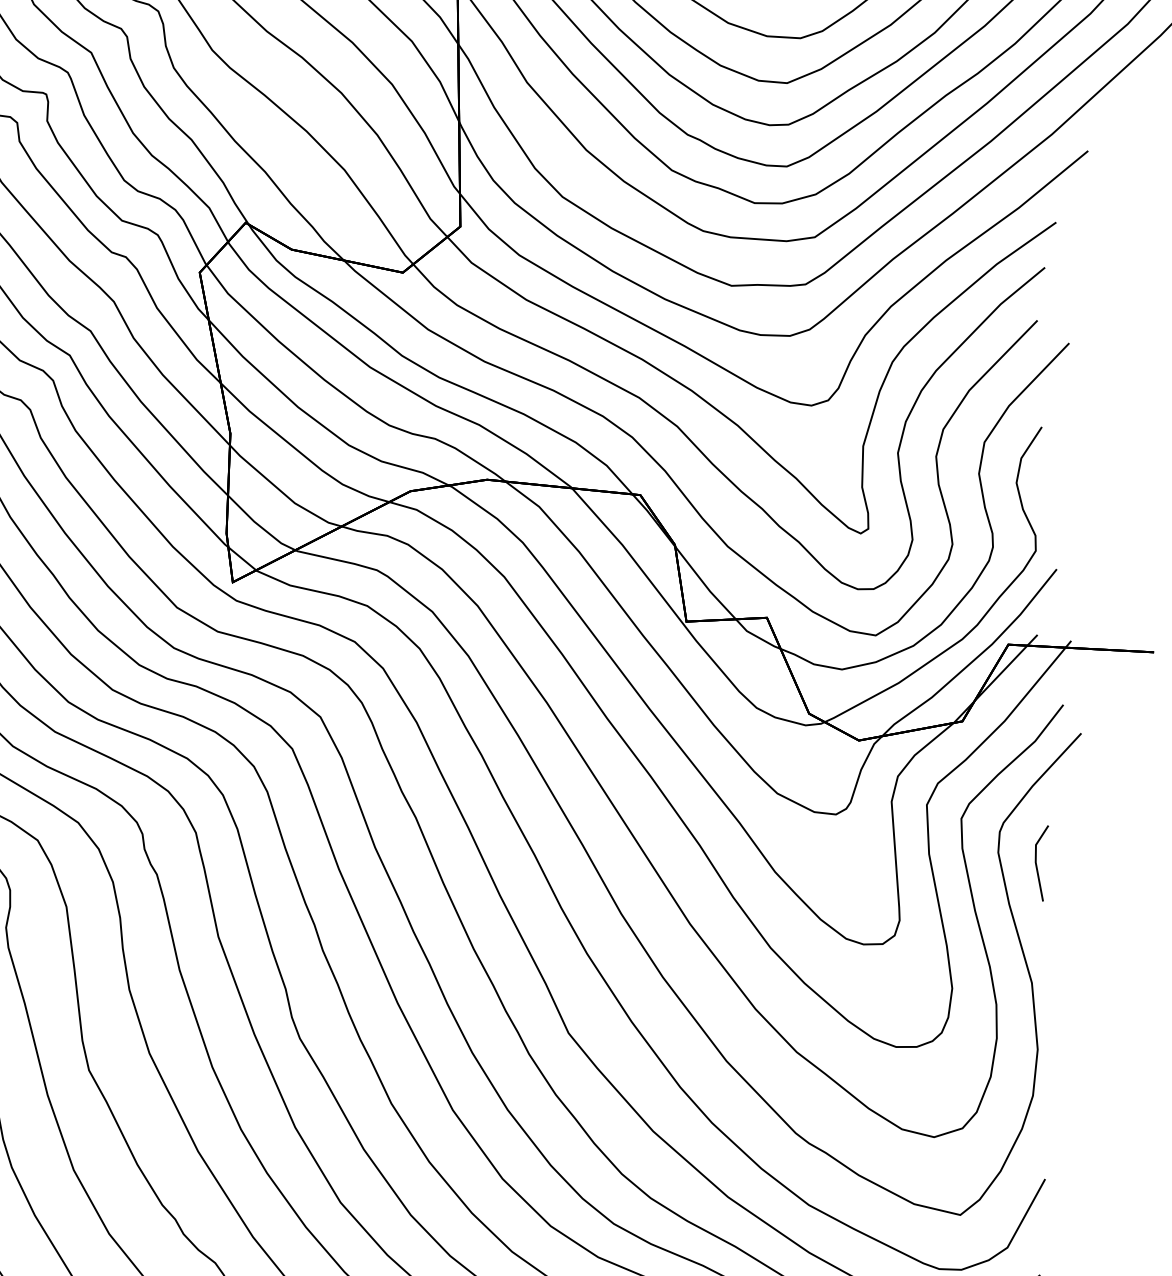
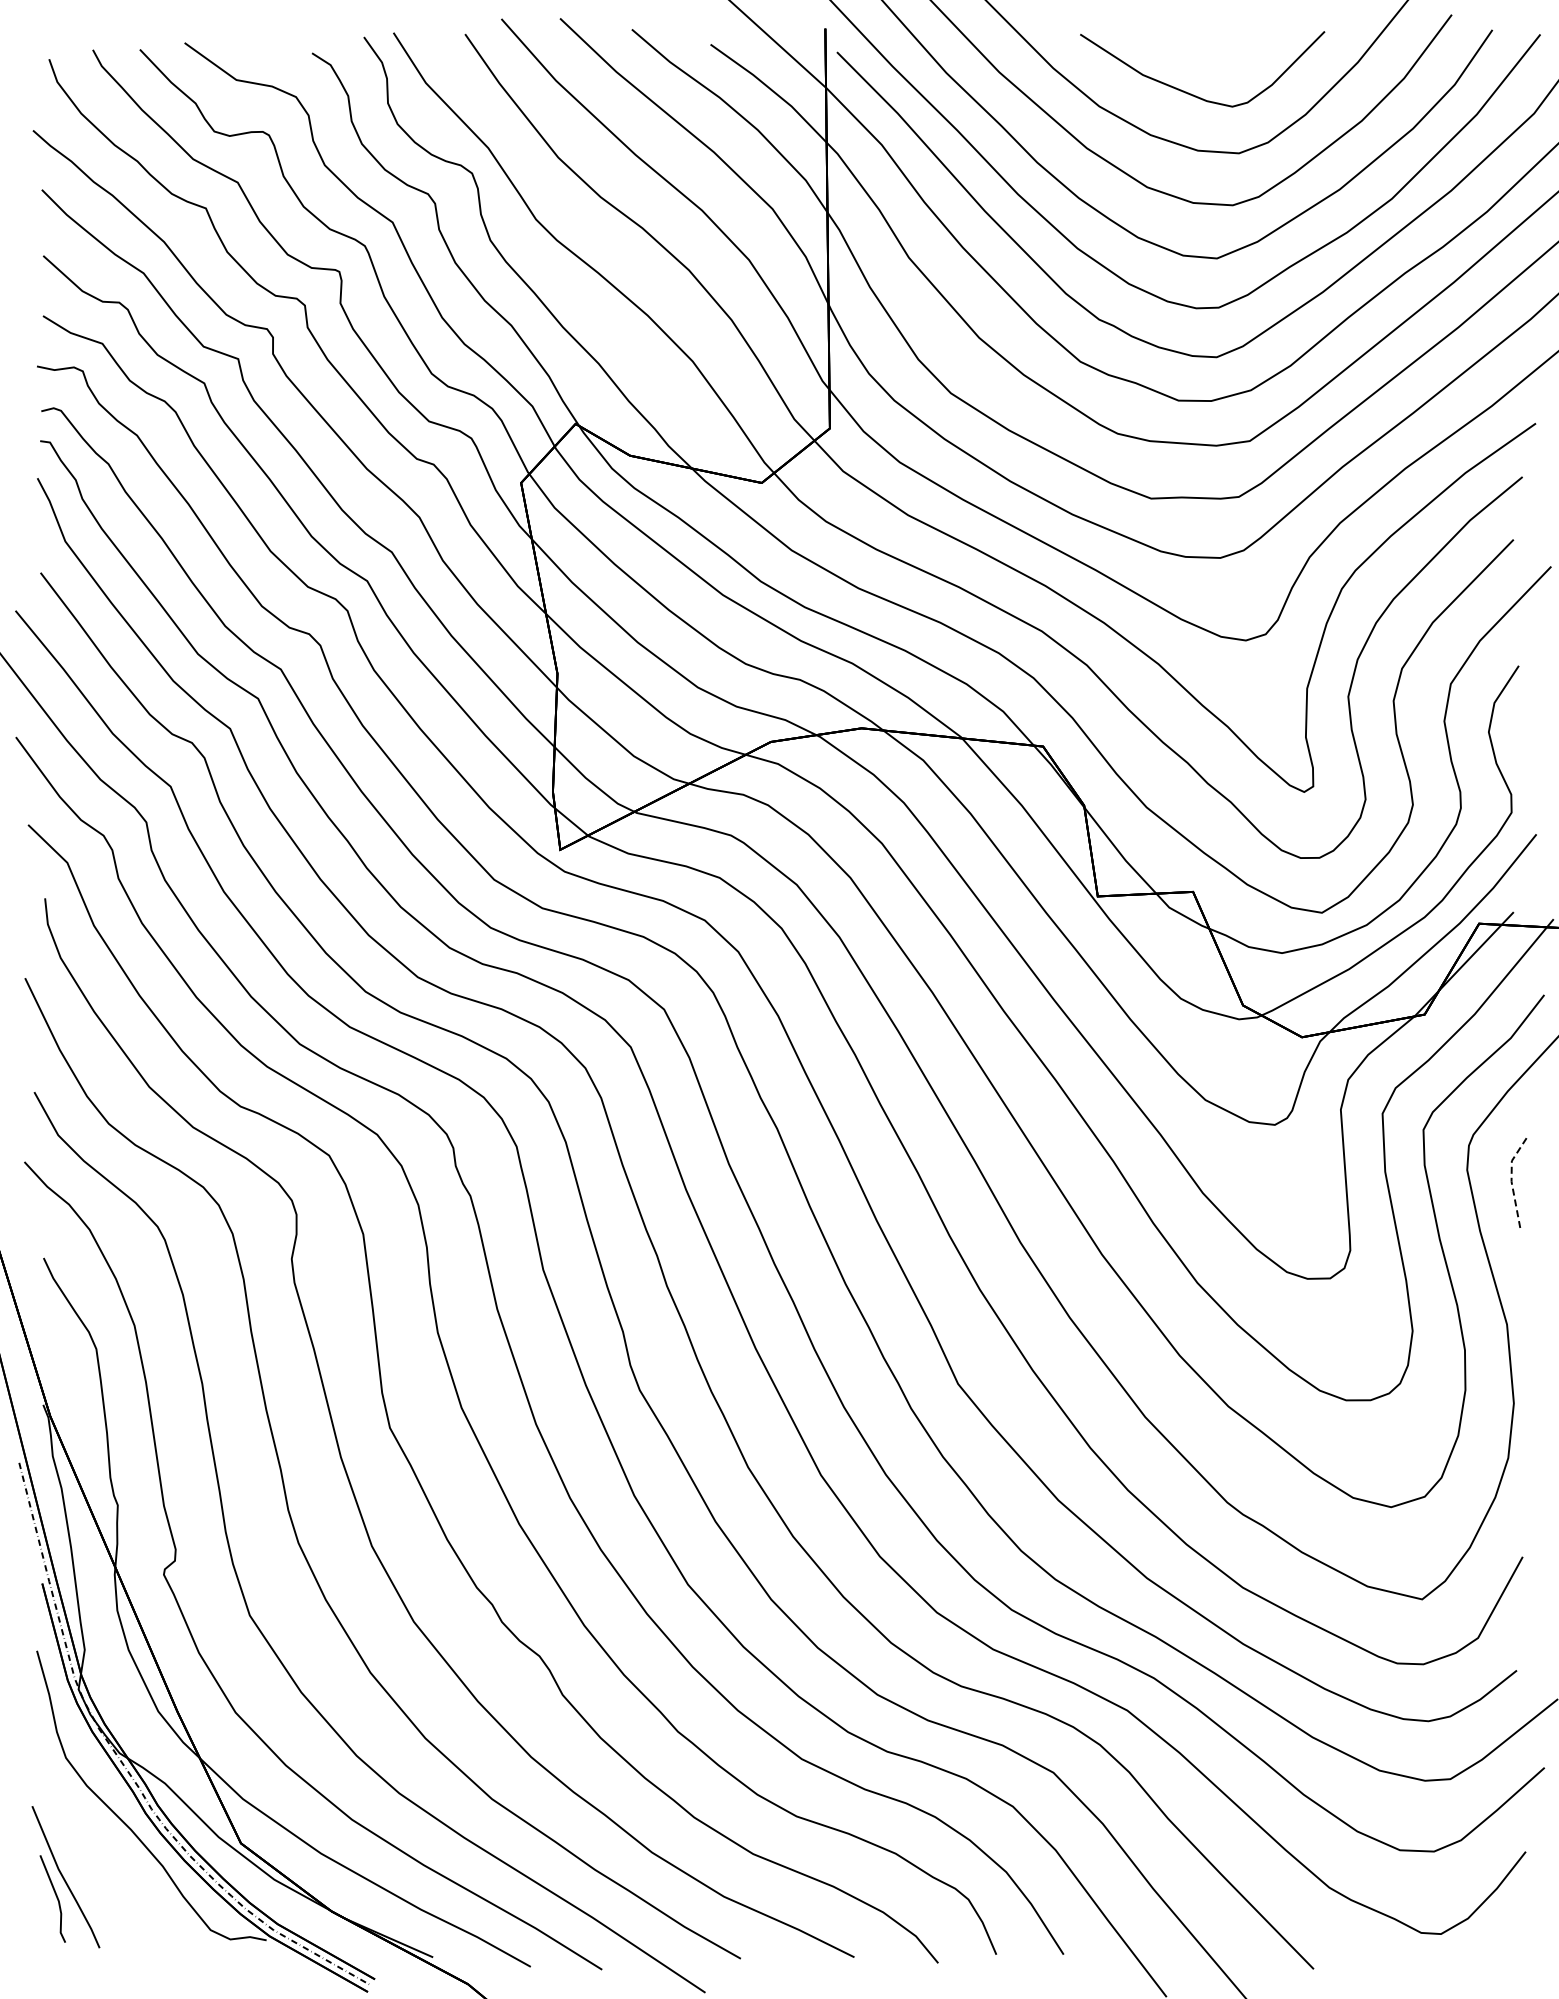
line: (1035, 861) -> (1511, 1180), solid -> dashed

